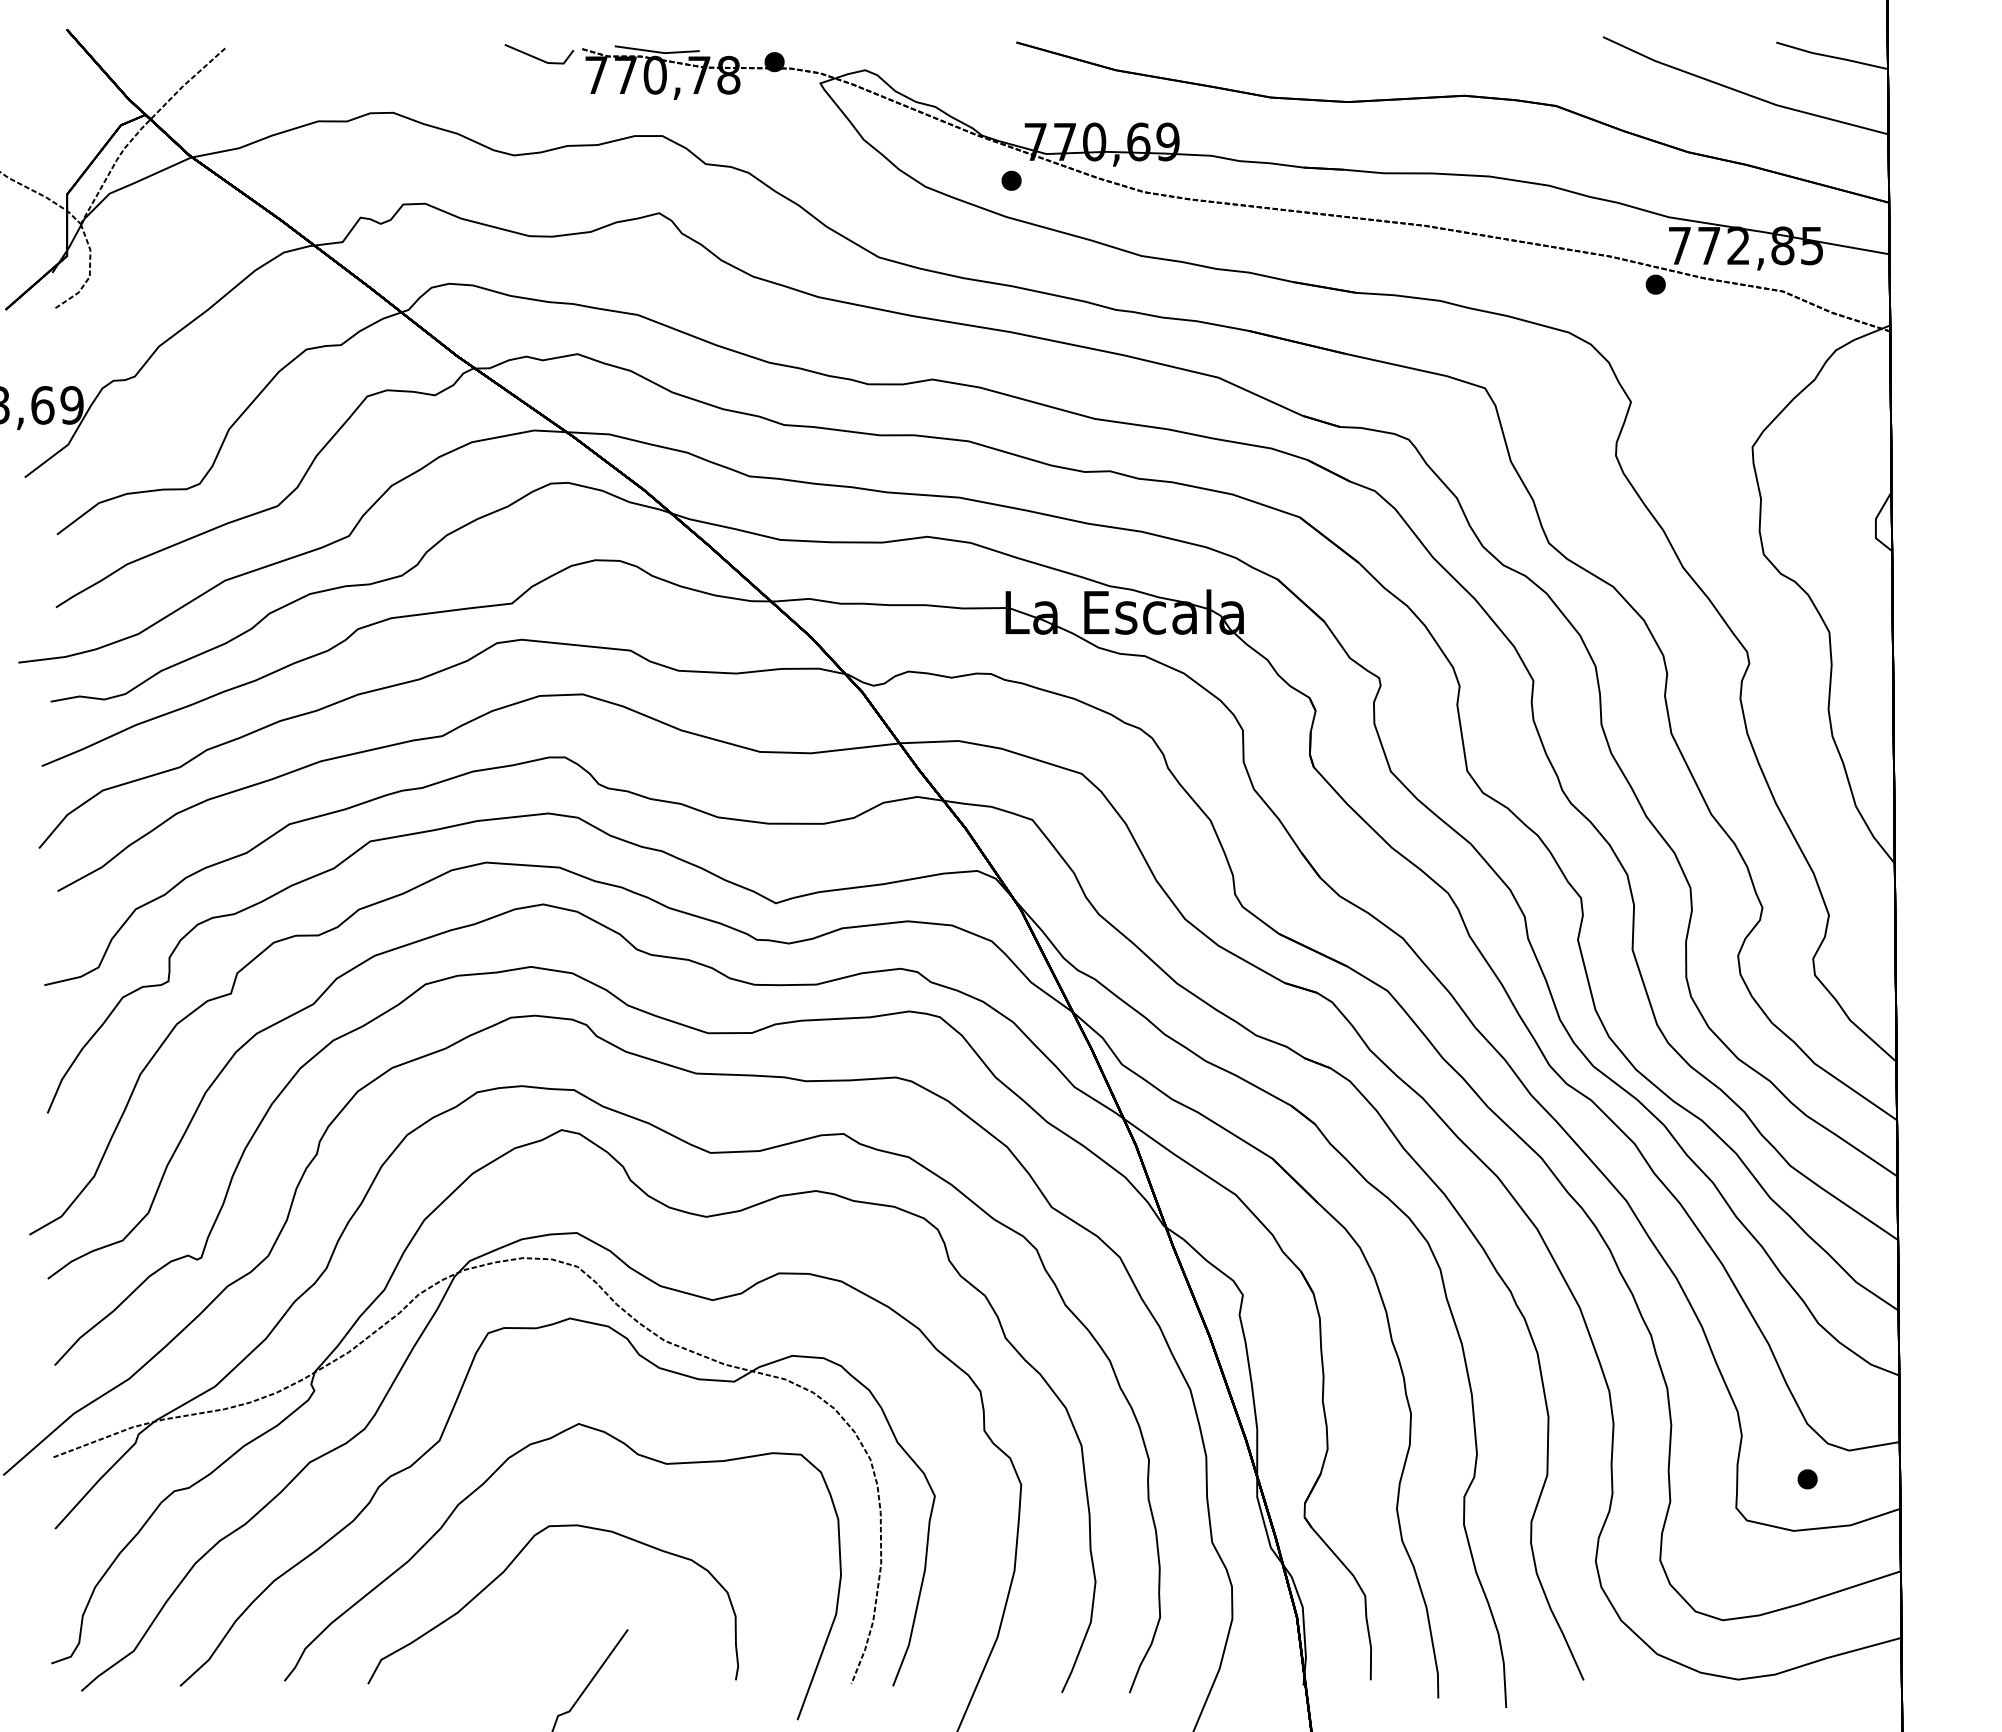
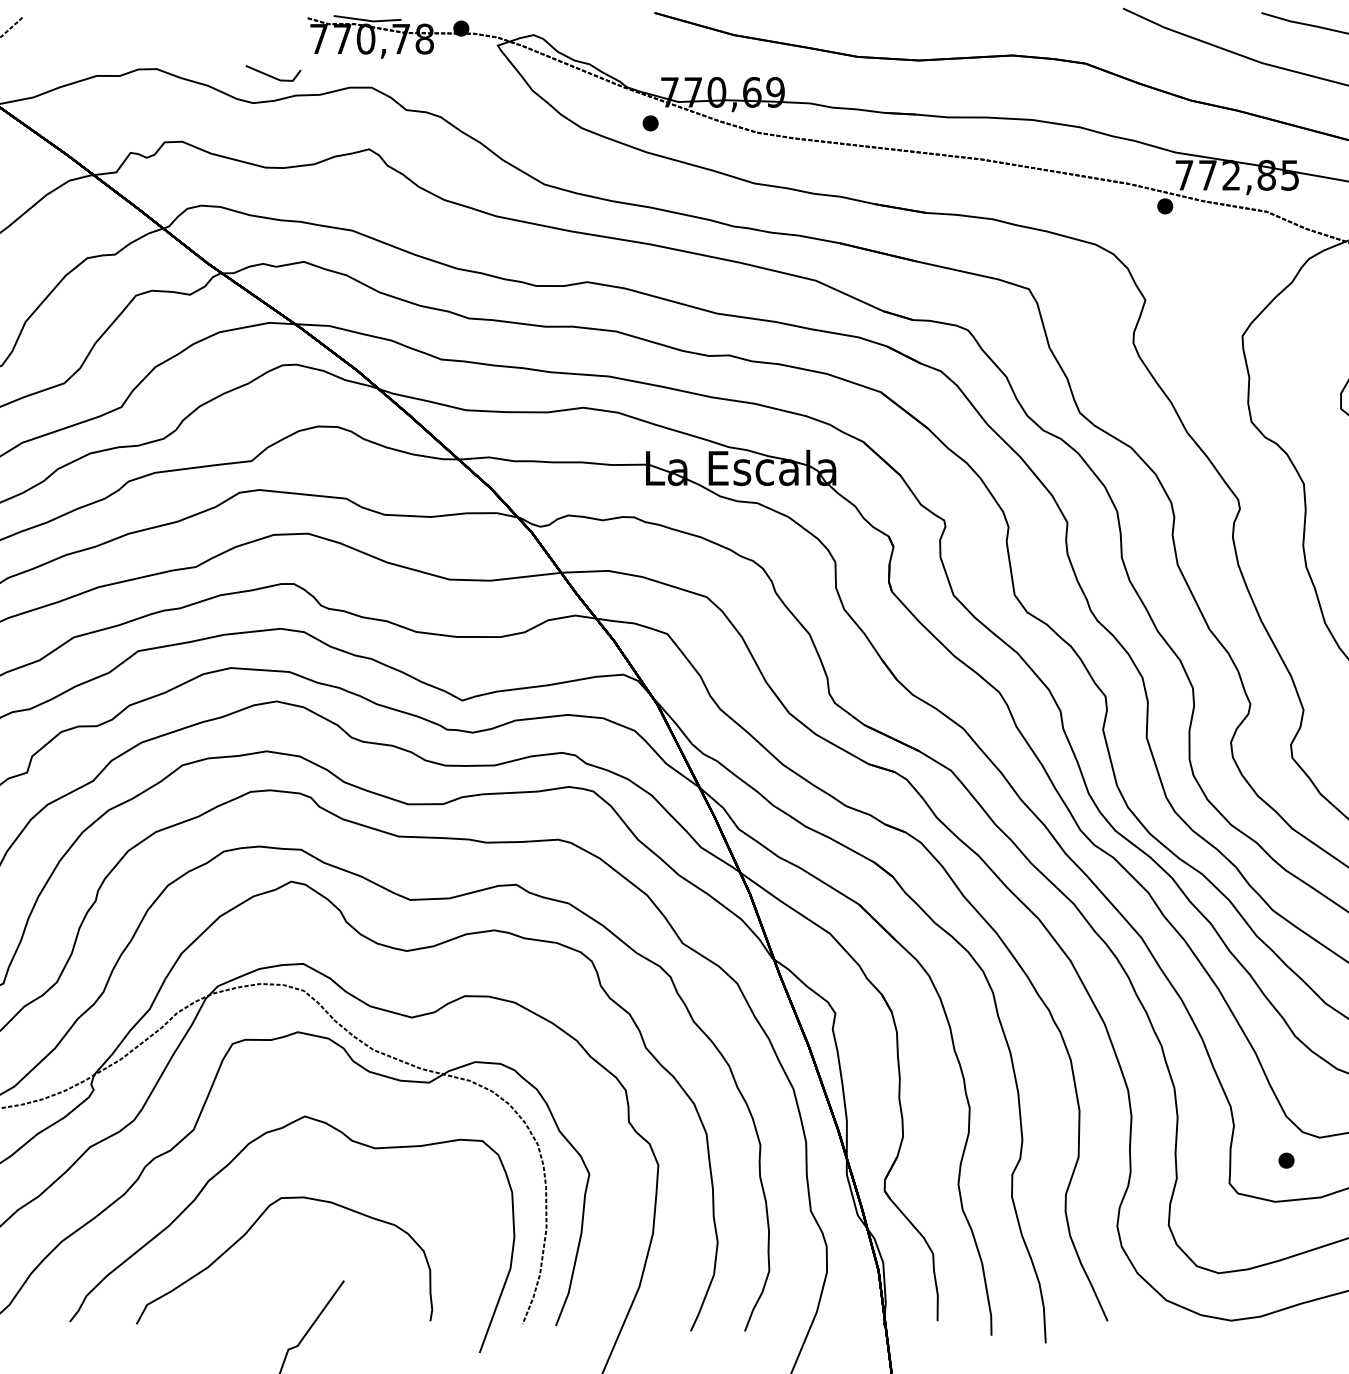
line: (537, 57) -> (271, 76), moved

